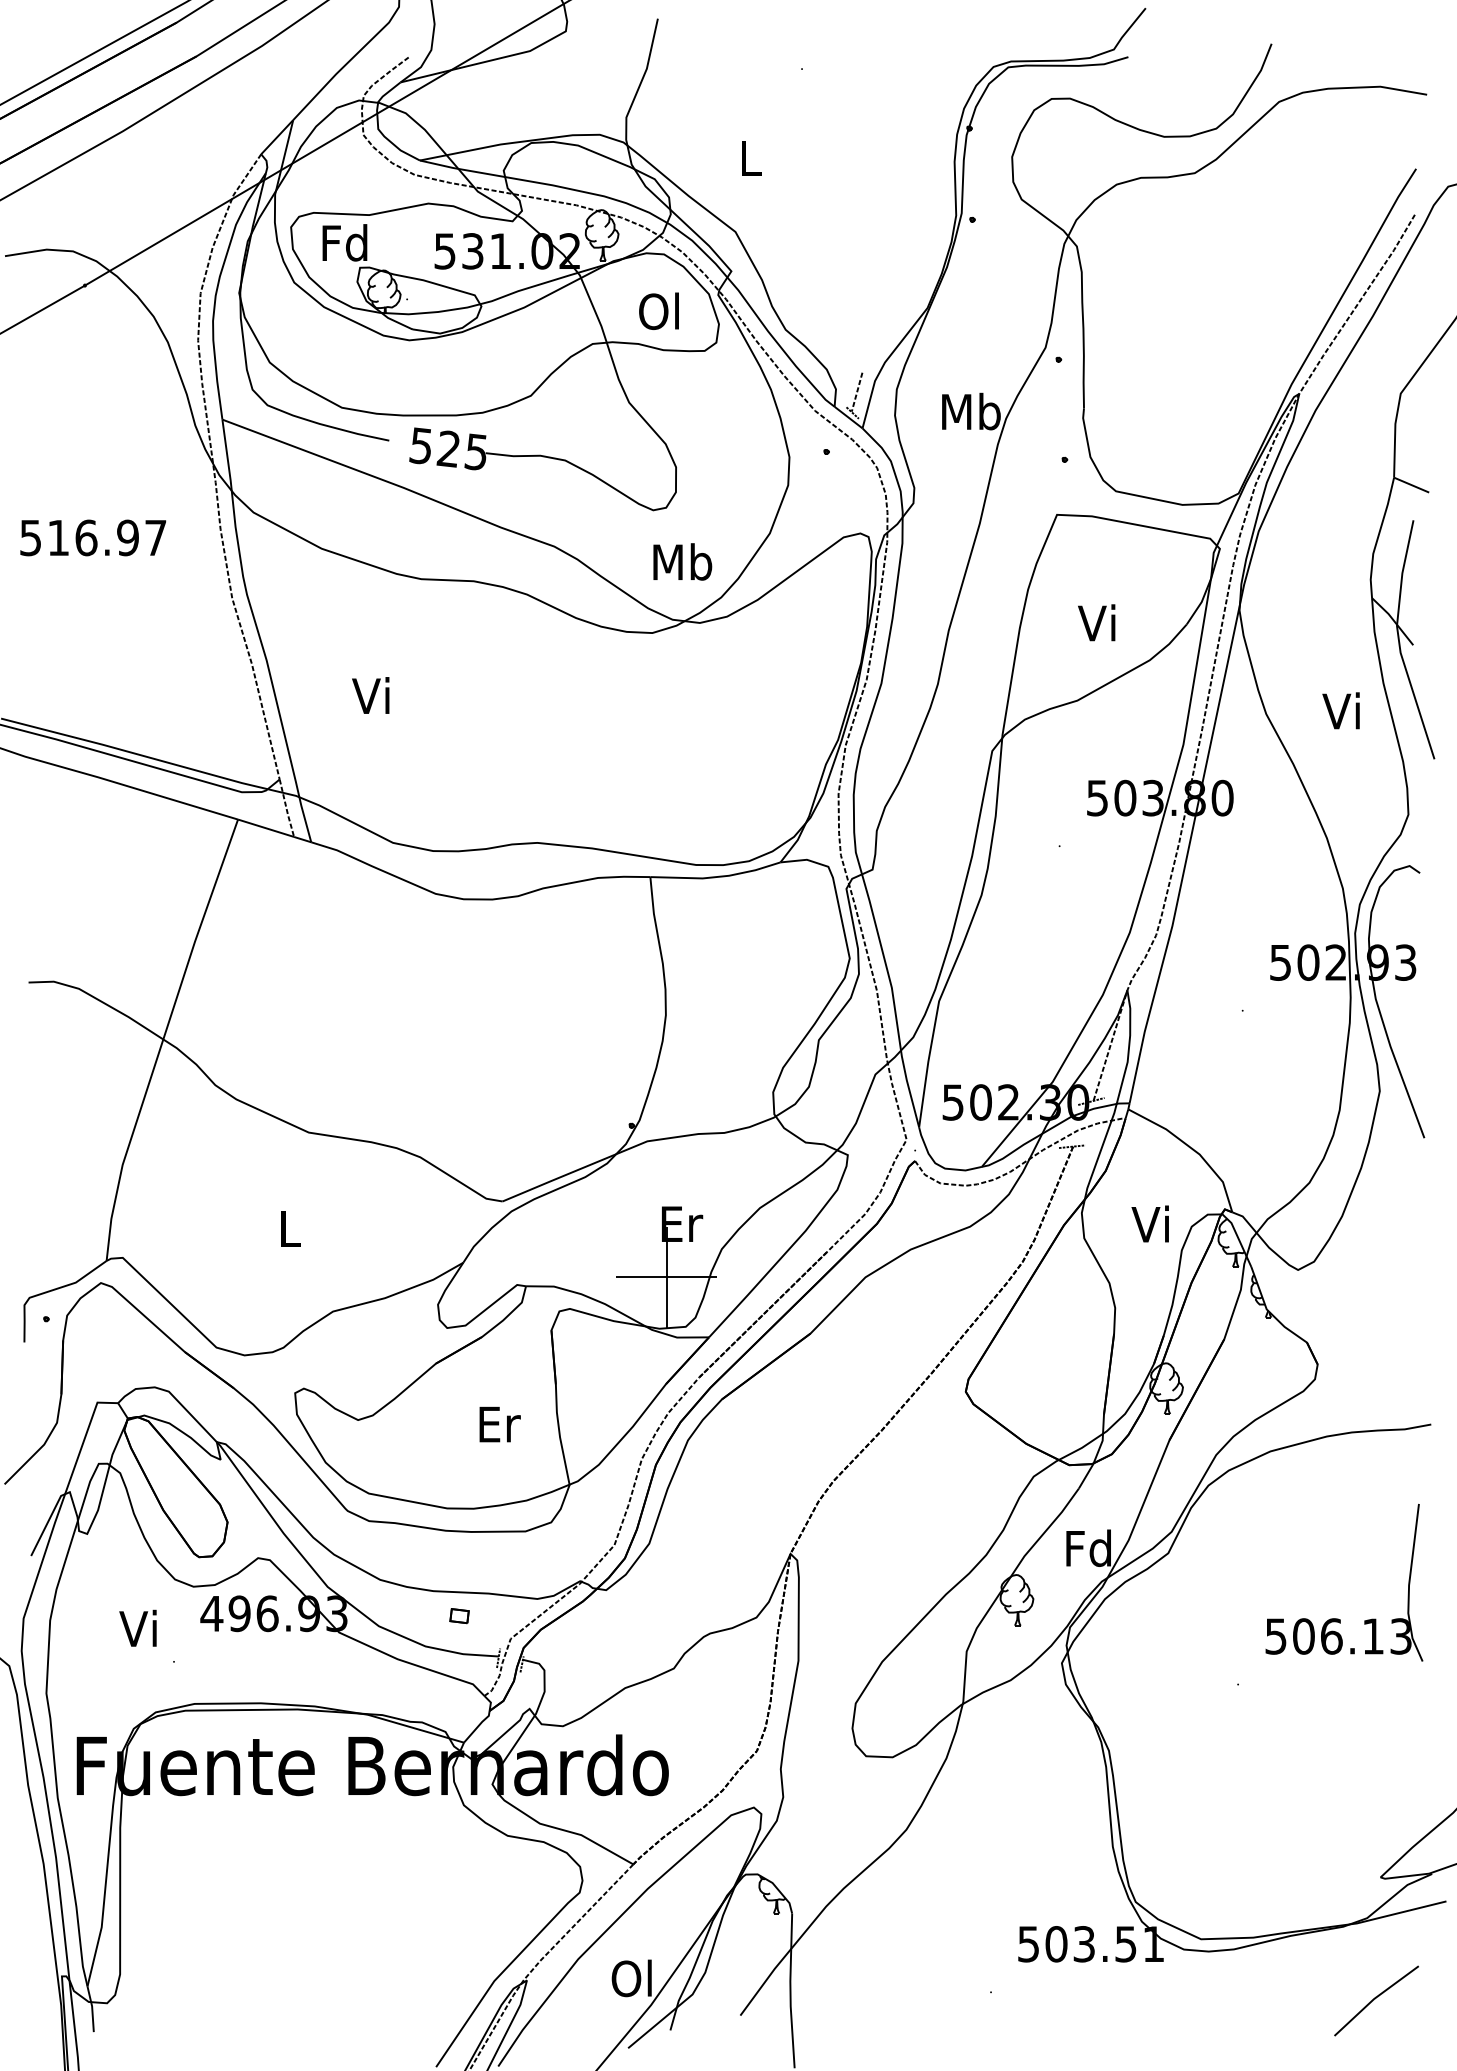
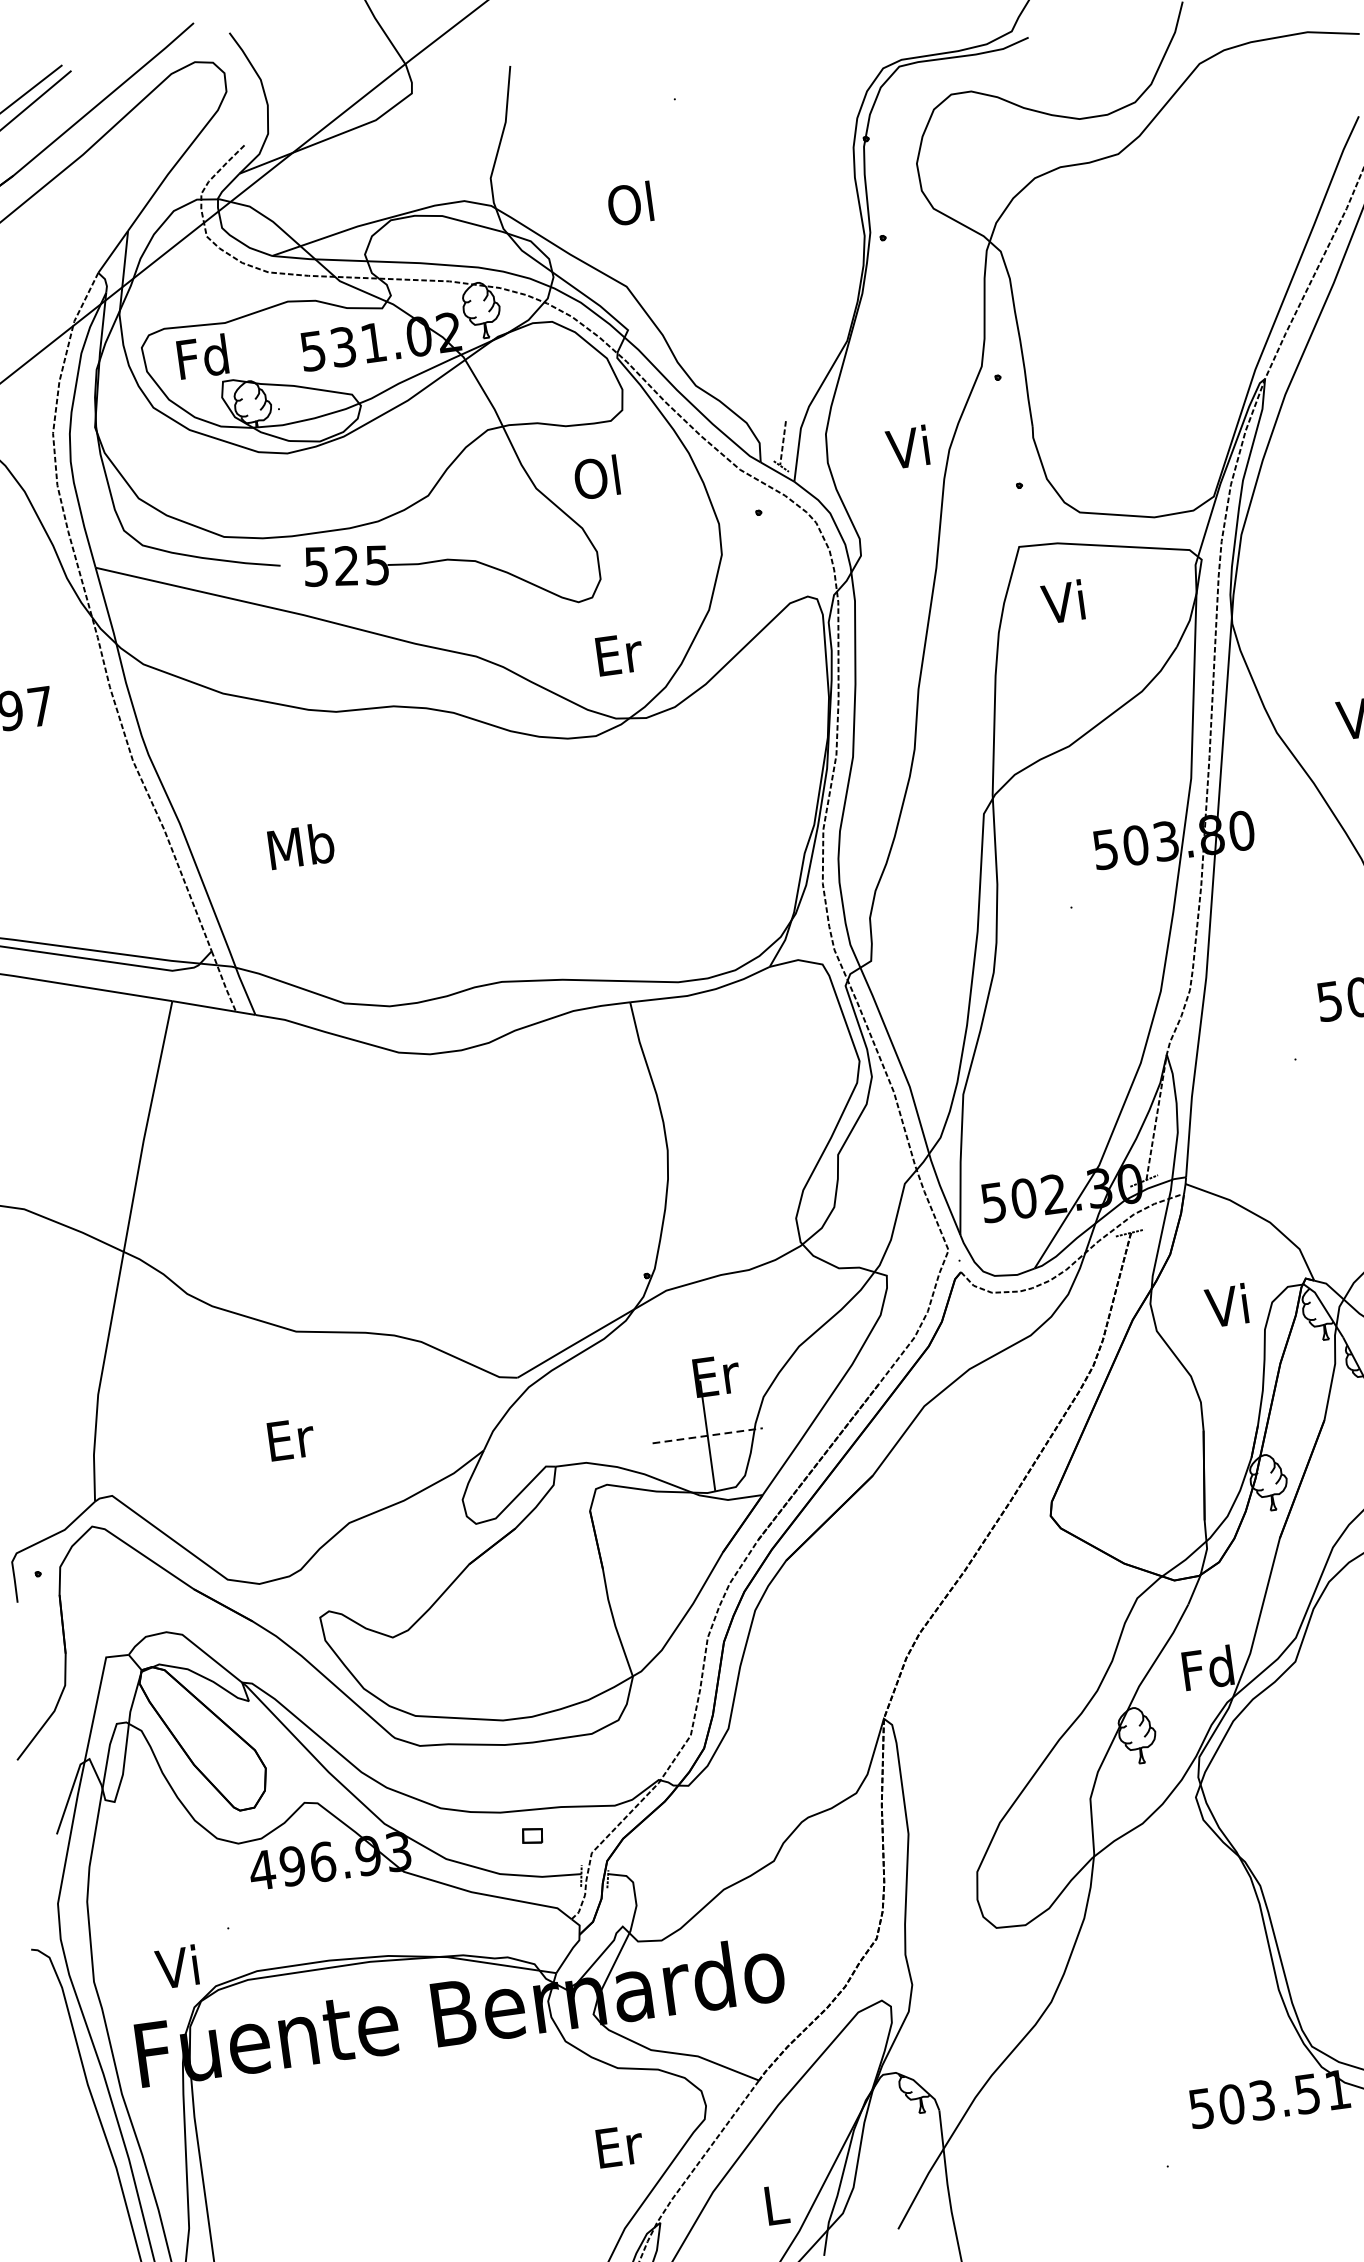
text: (748, 157) -> (629, 203), L -> Ol
text: (658, 310) -> (596, 476), moved
text: (971, 411) -> (910, 447), Mb -> Vi
text: (682, 561) -> (618, 653), Mb -> Er
text: (1096, 622) -> (1062, 601), moved
text: (373, 695) -> (301, 845), Vi -> Mb
text: (291, 1228) -> (291, 1438), L -> Er
line: (666, 1277) -> (707, 1436), solid -> dashed
text: (499, 1424) -> (619, 2146), moved
text: (137, 1627) -> (176, 1966), moved
text: (631, 1978) -> (774, 2205), Ol -> L

